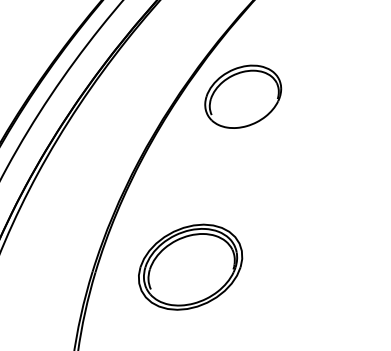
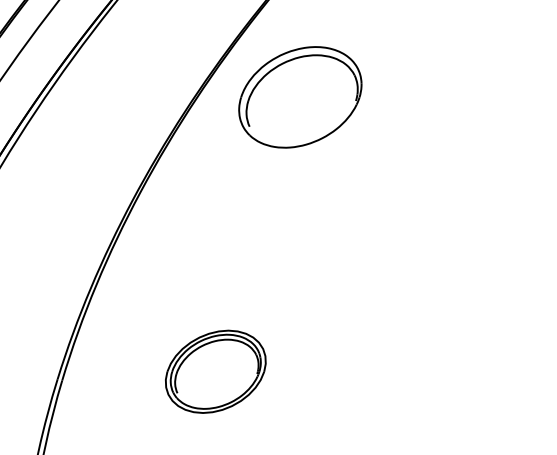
part: (190, 266) -> (215, 370), size x0.6

